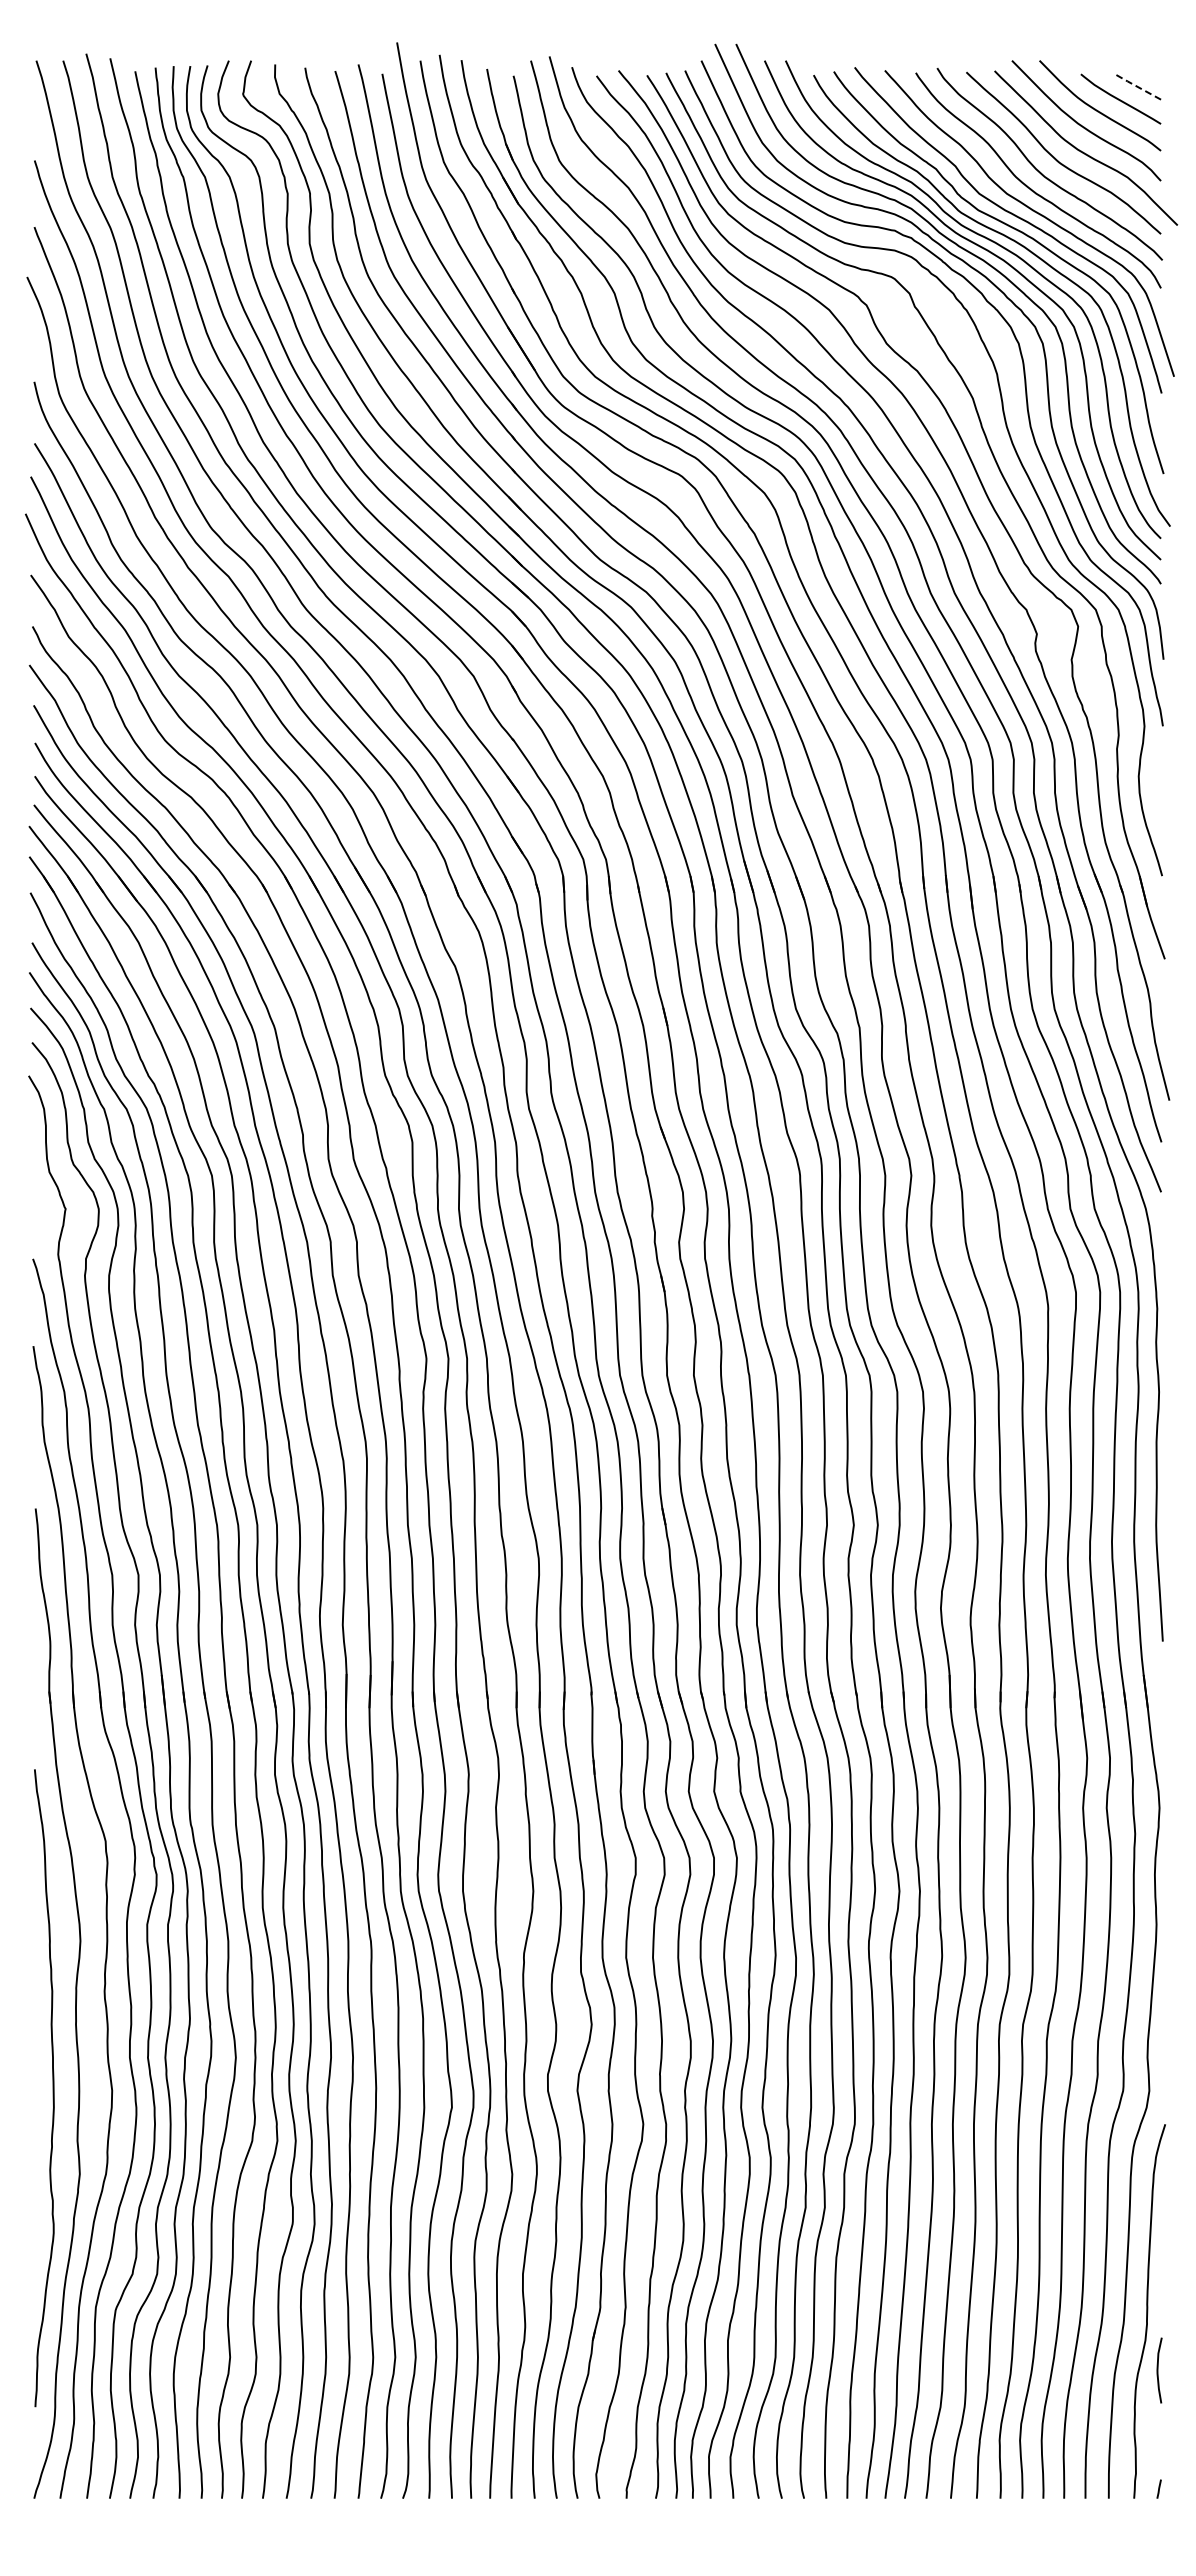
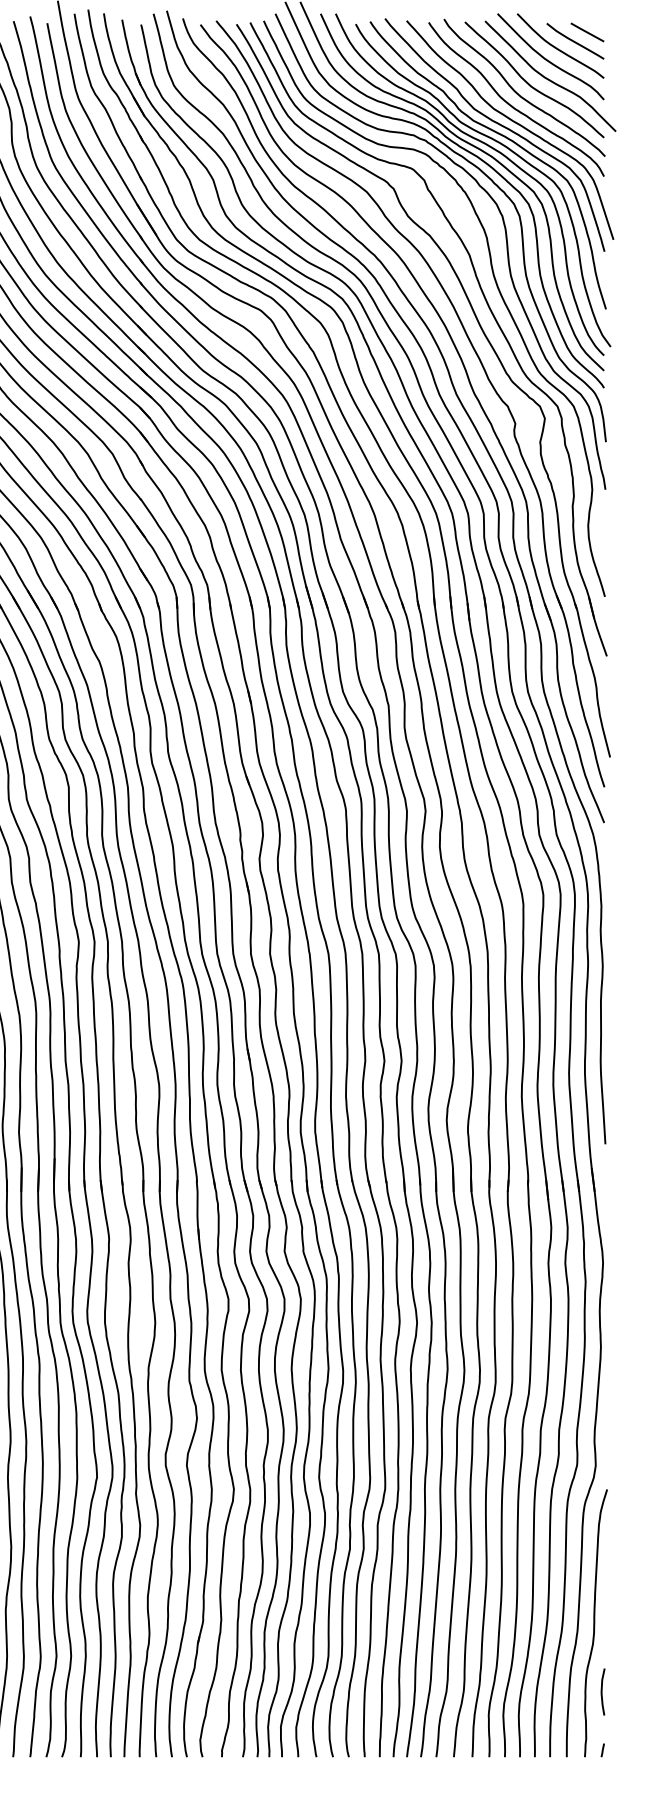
line: (1136, 86) -> (586, 32), dashed -> solid
curve: (1158, 2370) -> (602, 1691), moved

